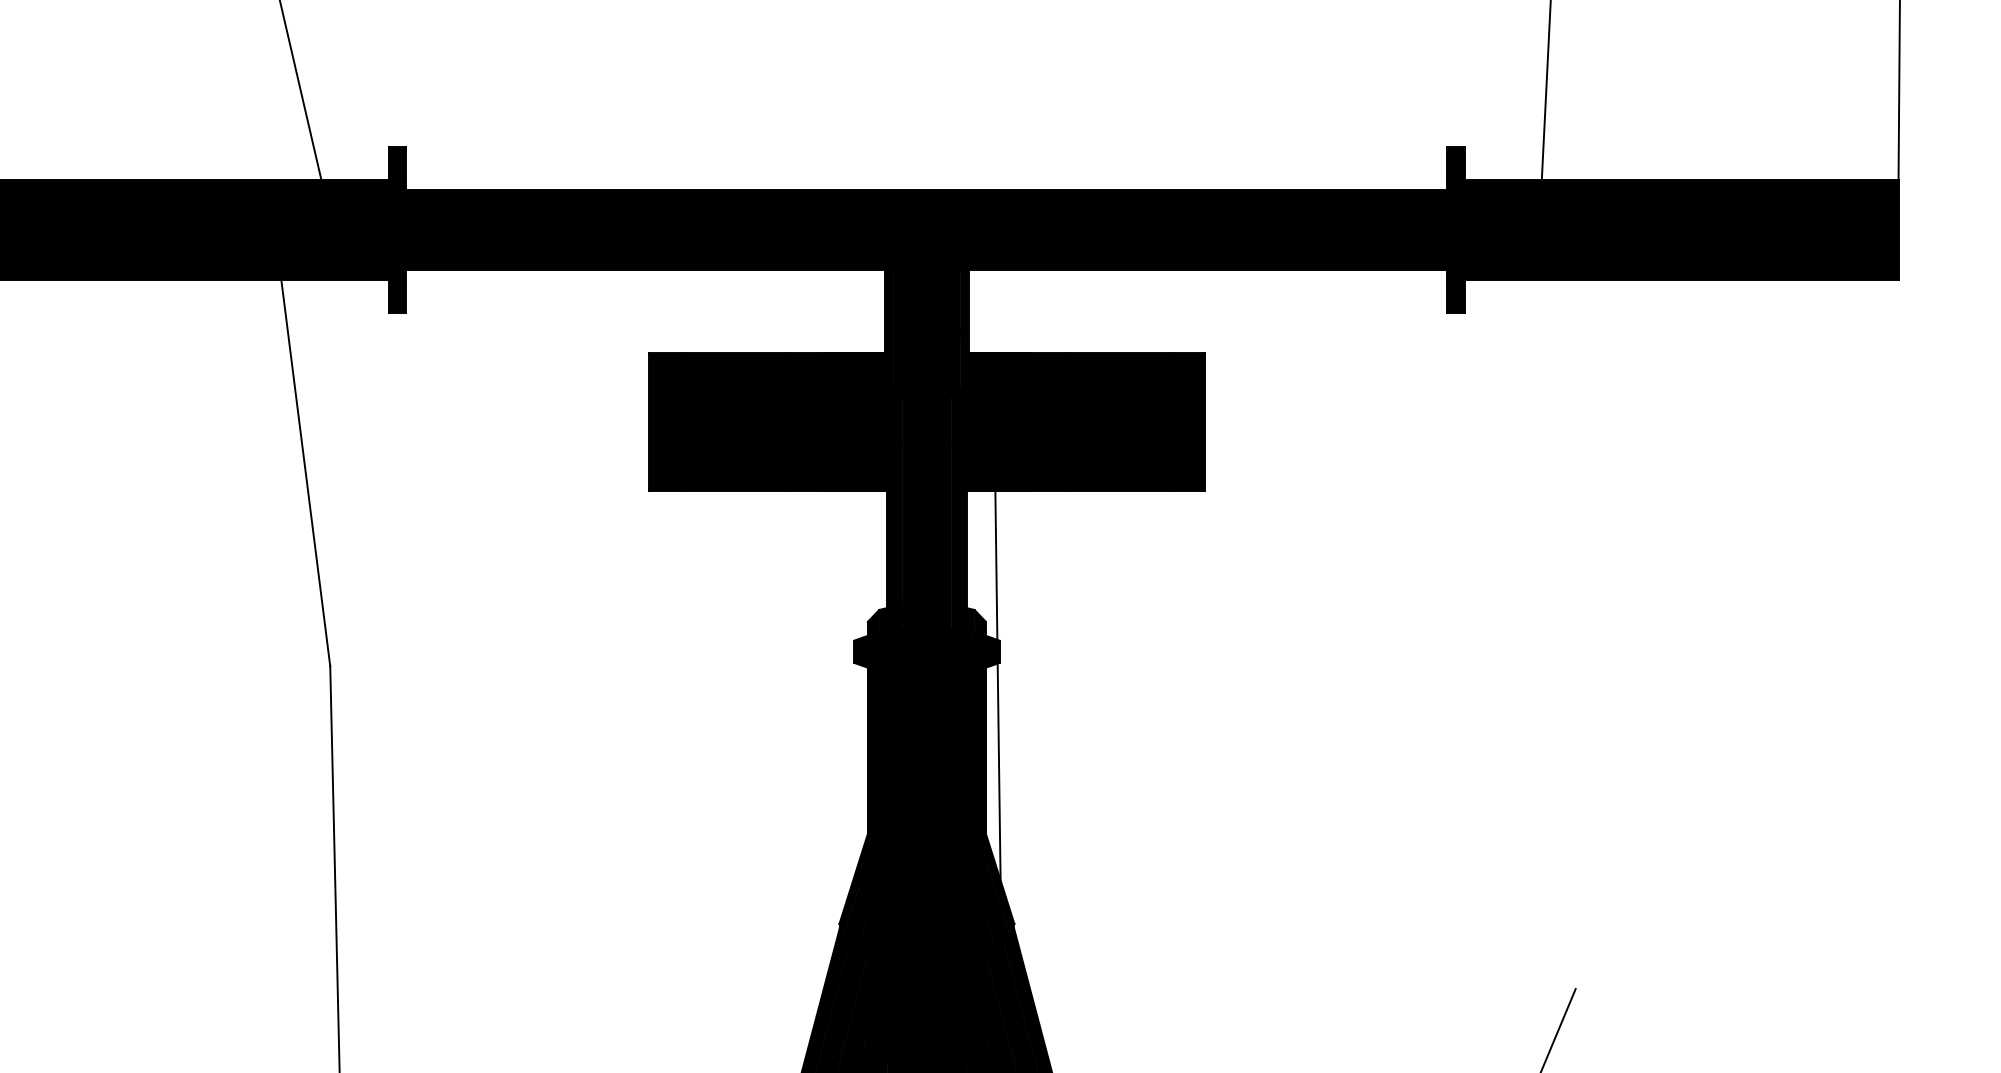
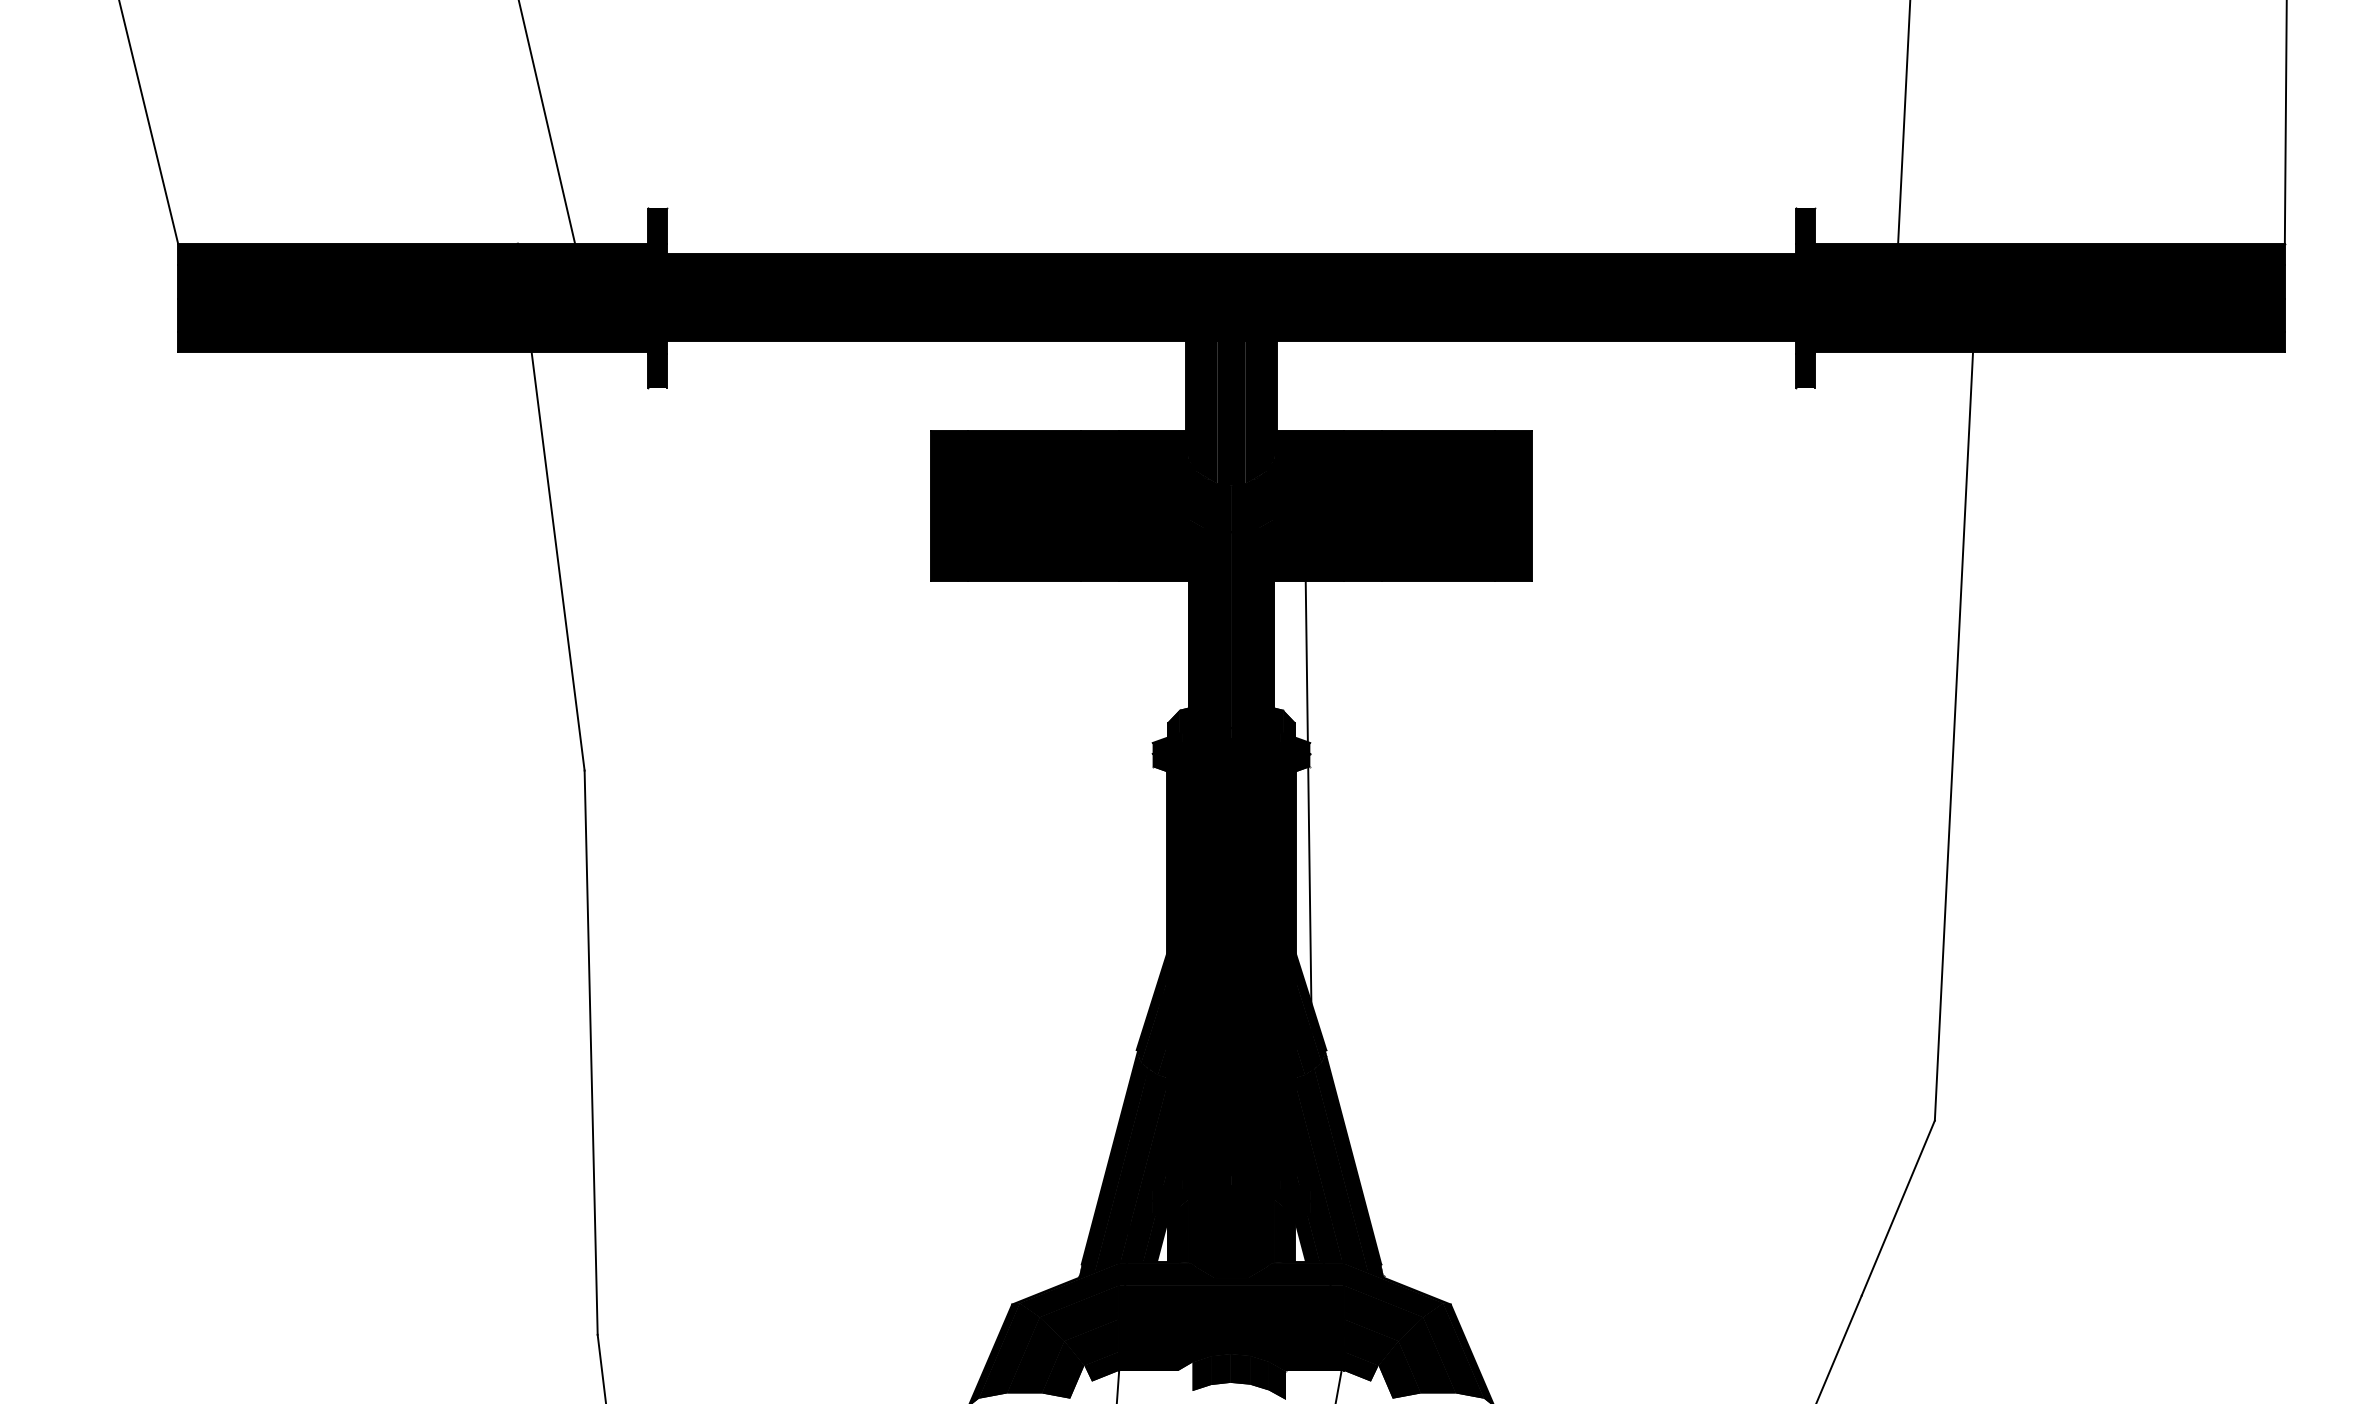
line: (1593, 624) -> (1954, 725), added

